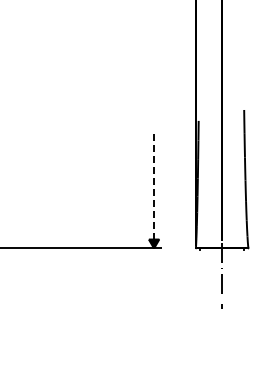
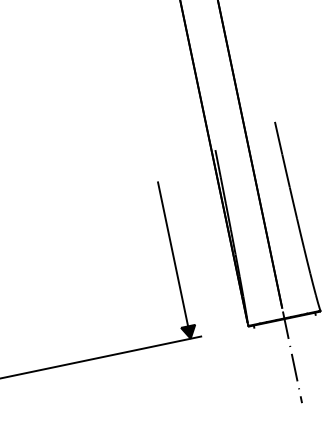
line: (154, 186) -> (173, 253), dashed -> solid

